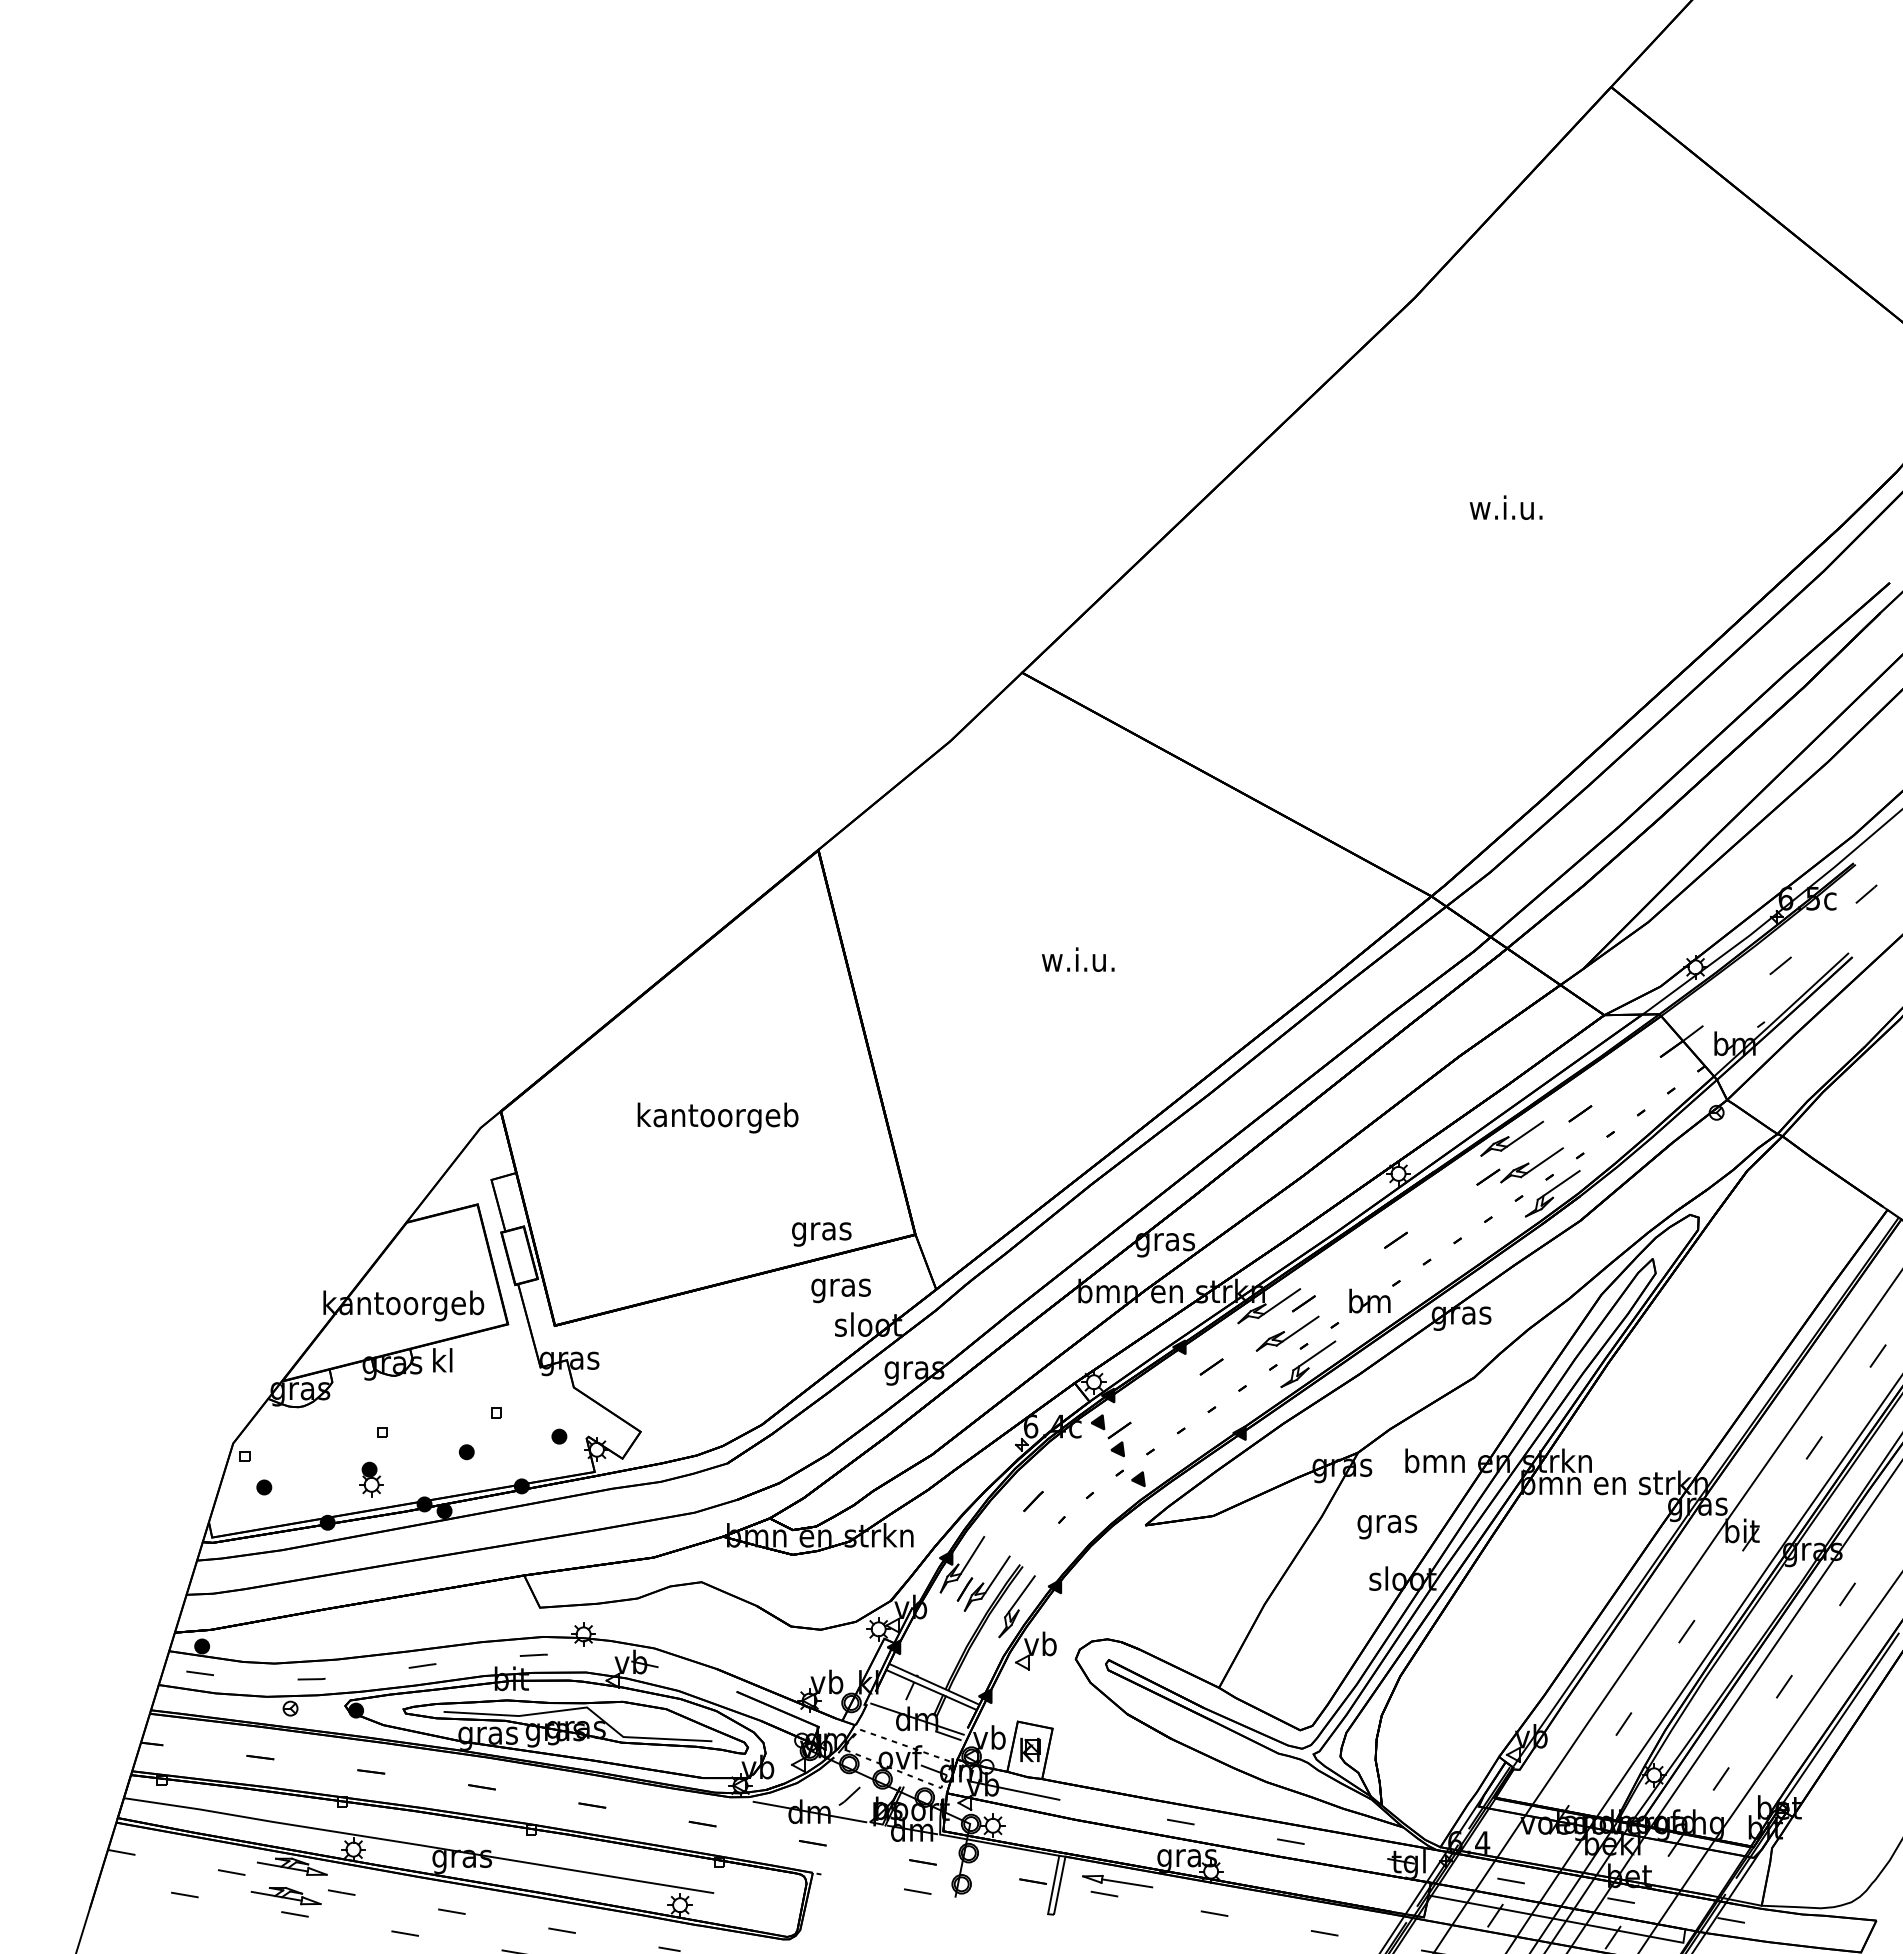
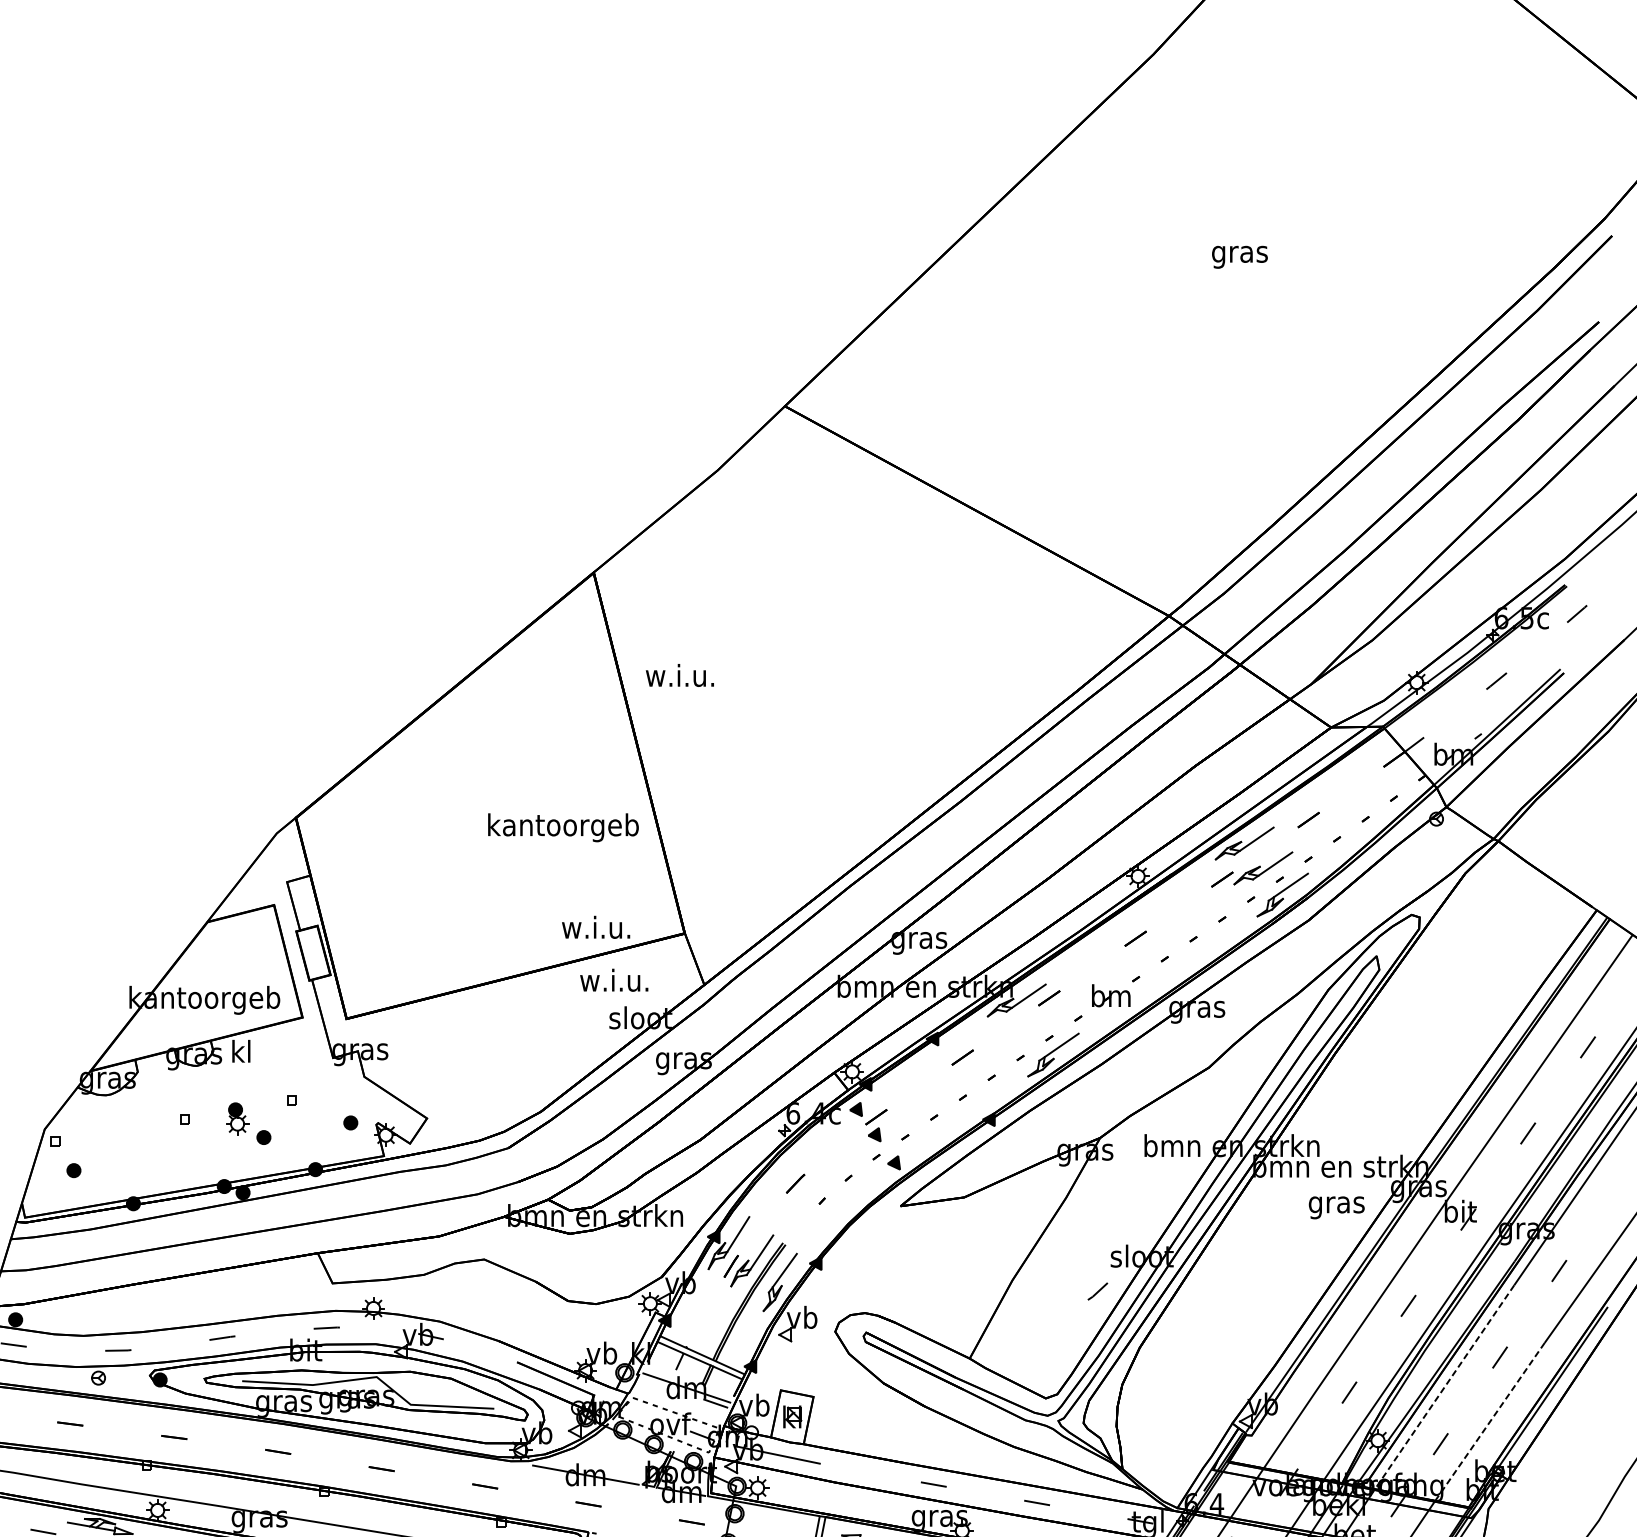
text: (1505, 510) -> (1238, 254), w.i.u. -> gras
text: (1078, 959) -> (680, 675), moved
text: (717, 1117) -> (562, 827), moved
text: (820, 1230) -> (595, 929), gras -> w.i.u.
text: (839, 1287) -> (613, 983), gras -> w.i.u.
part: (1287, 1333) -> (1033, 1026), removed
part: (371, 1479) -> (237, 1119), moved
text: (1387, 1527) -> (1336, 1208), moved
line: (1725, 1718) -> (1444, 1387), solid -> dashed
line: (1773, 1755) -> (1489, 1422), solid -> dashed
line: (849, 1795) -> (1097, 1290), moved

